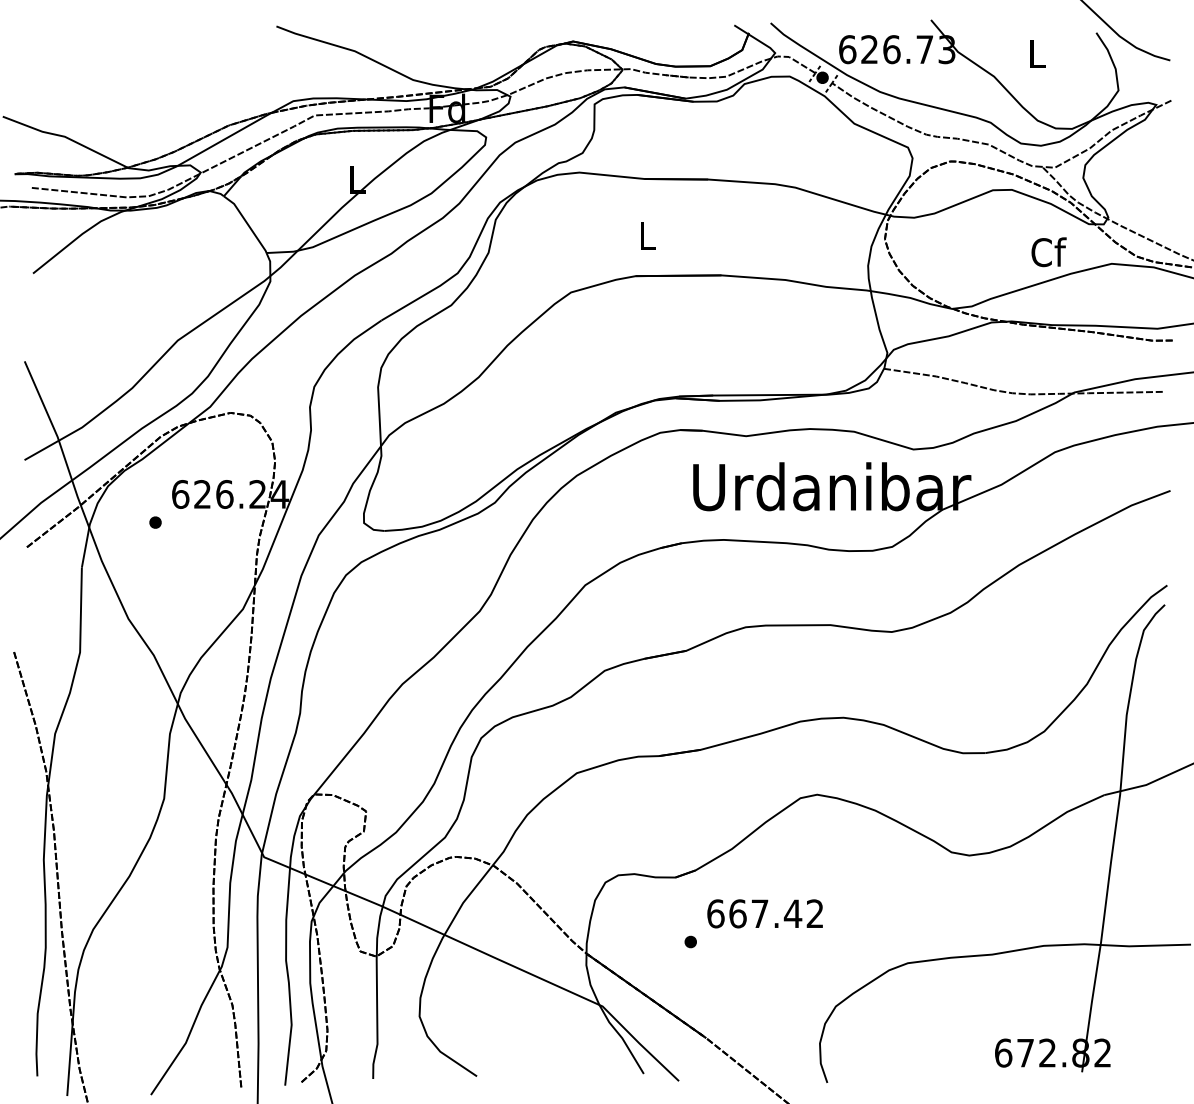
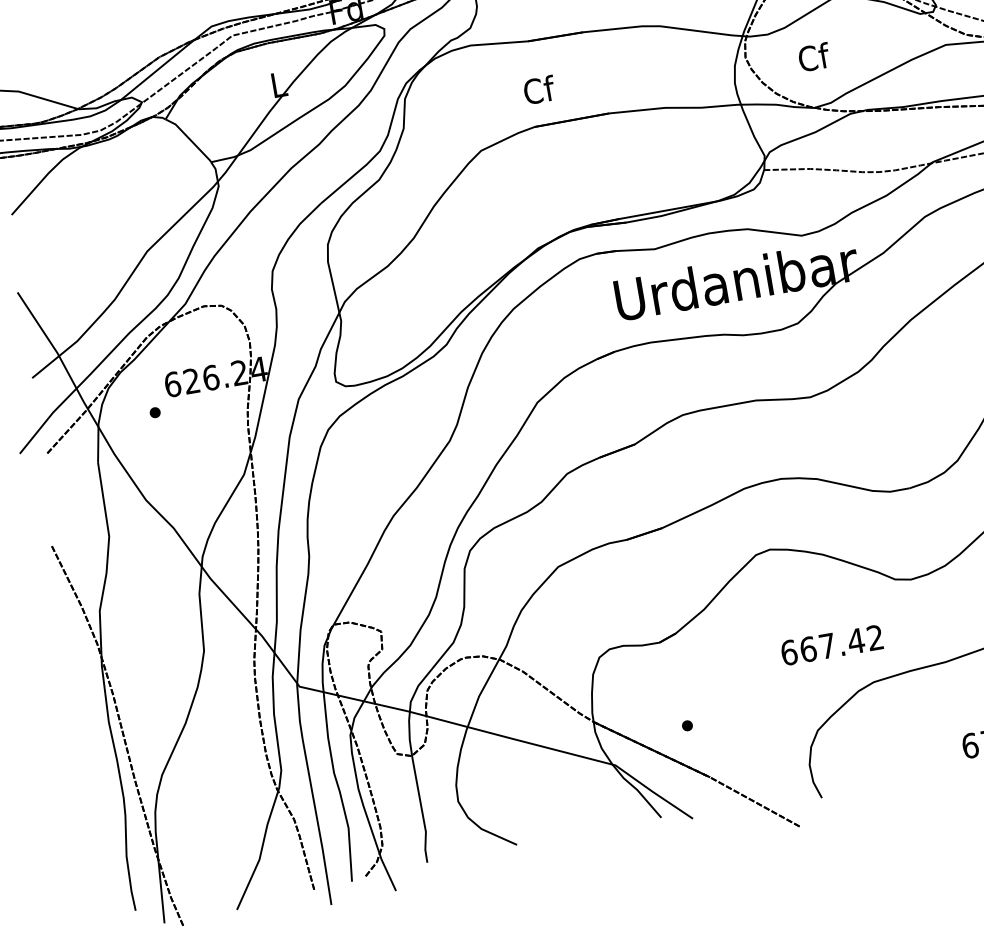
text: (647, 235) -> (538, 89), L -> Cf
text: (1048, 252) -> (813, 57), moved
text: (764, 913) -> (831, 645), moved
part: (690, 941) -> (687, 725), moved

